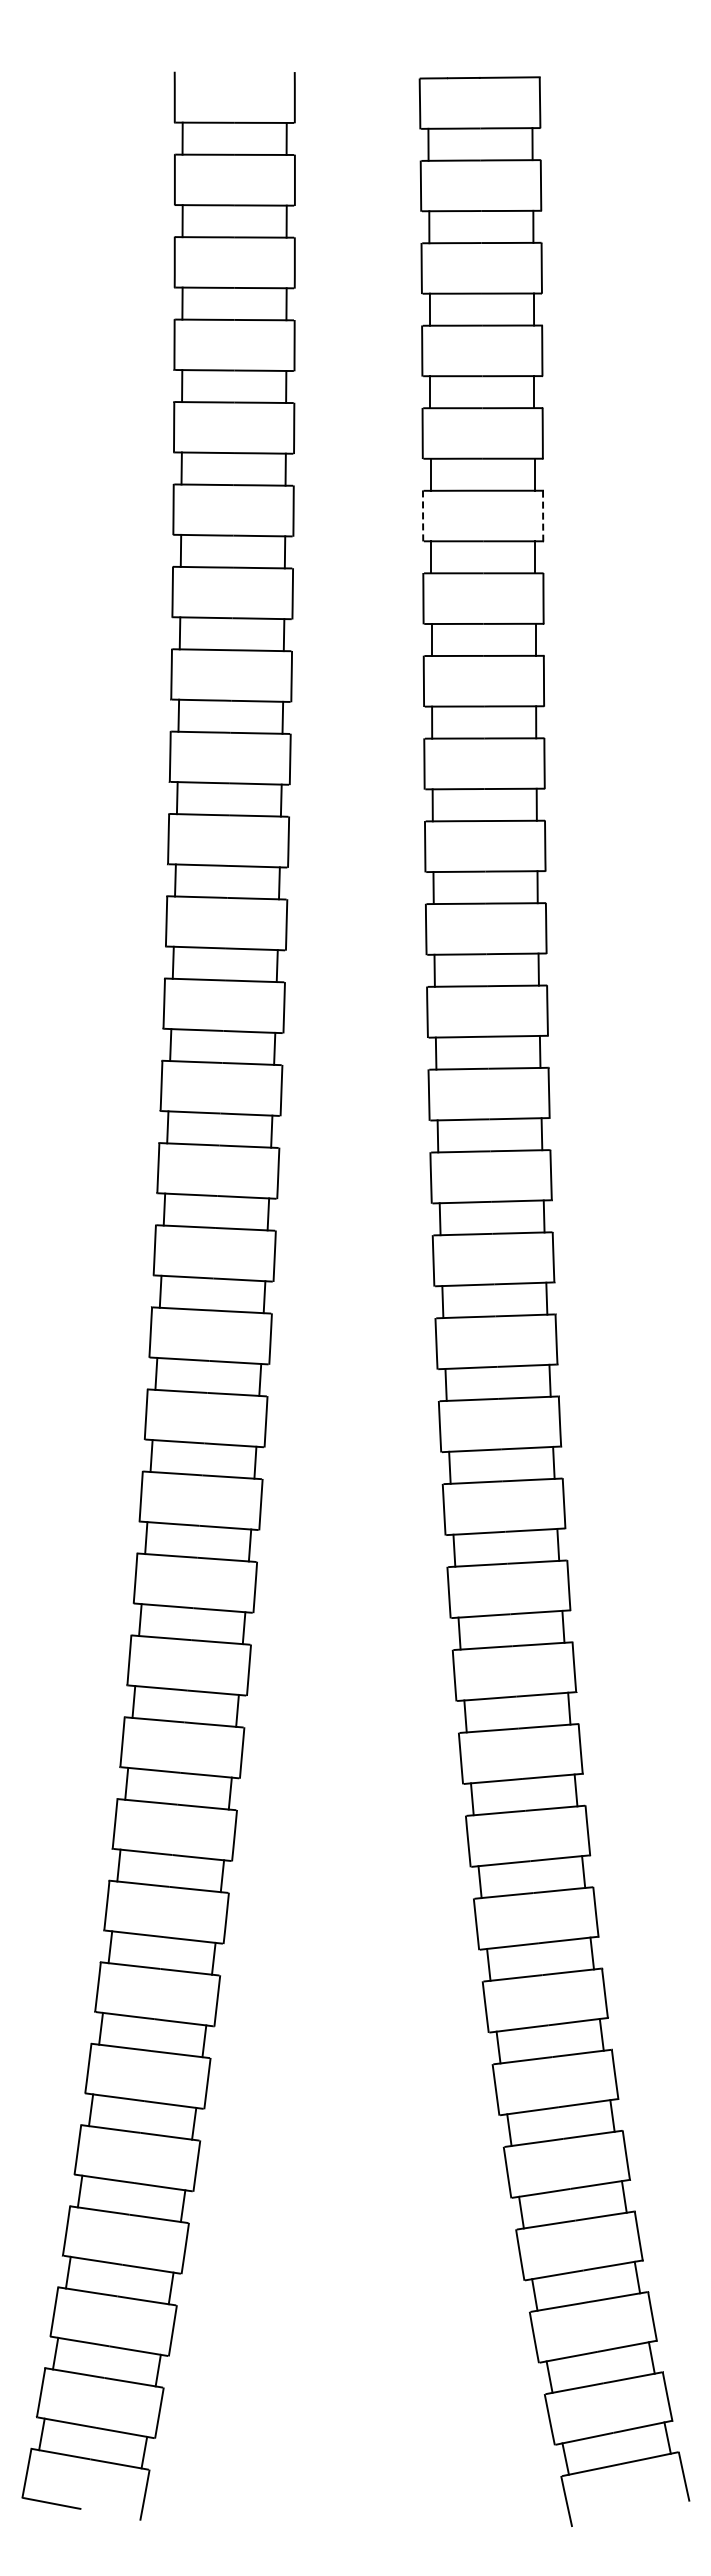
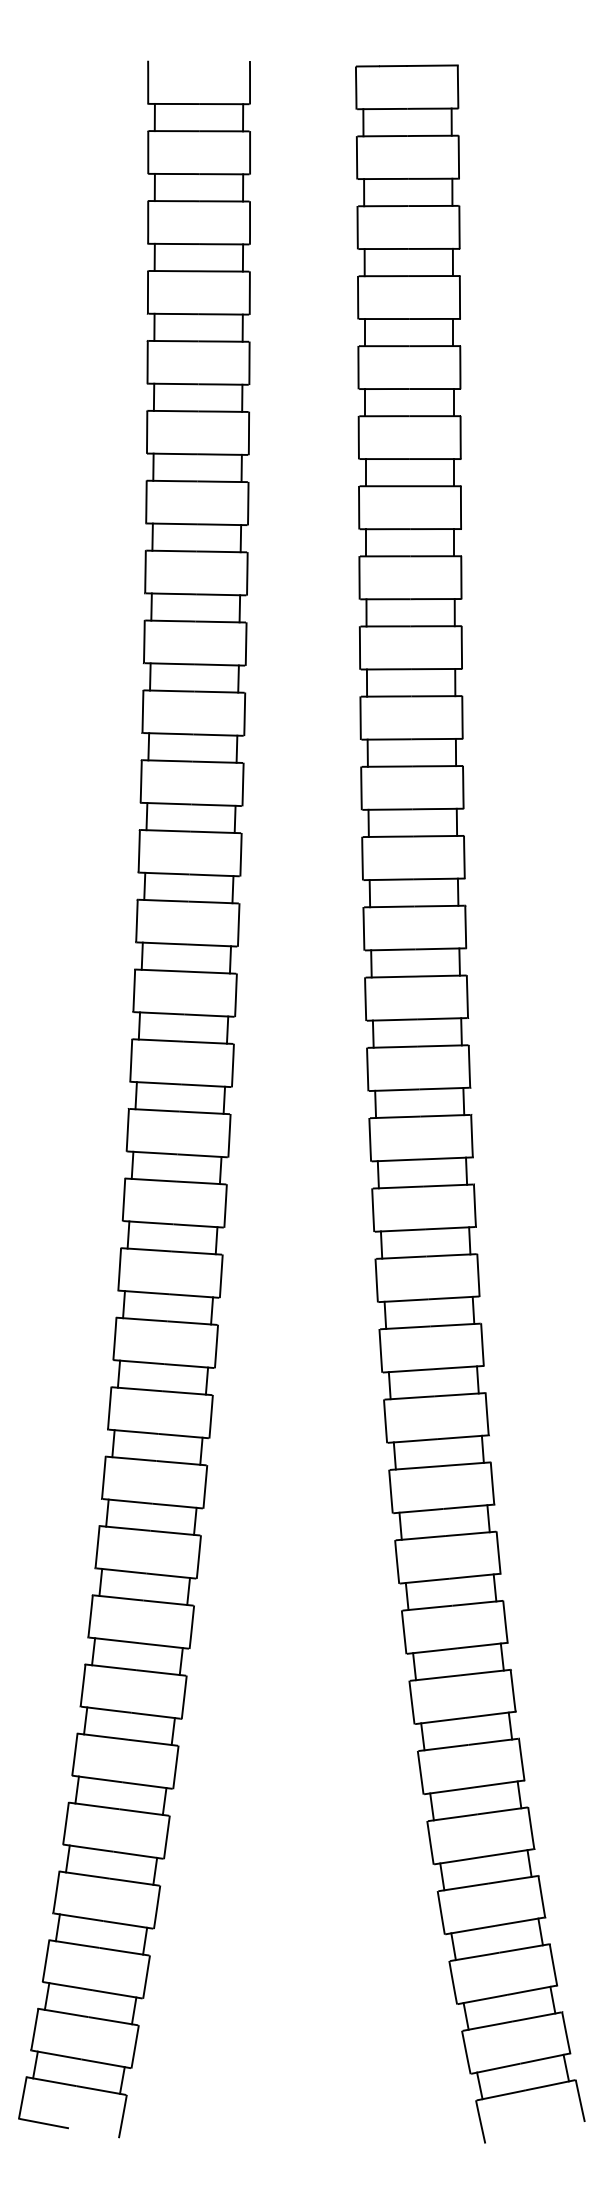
line: (423, 516) -> (359, 438), dashed -> solid
line: (543, 516) -> (460, 438), dashed -> solid

